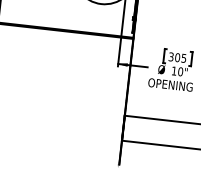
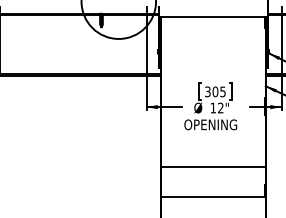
text: (180, 71) -> (220, 107), 10" -> 12"

